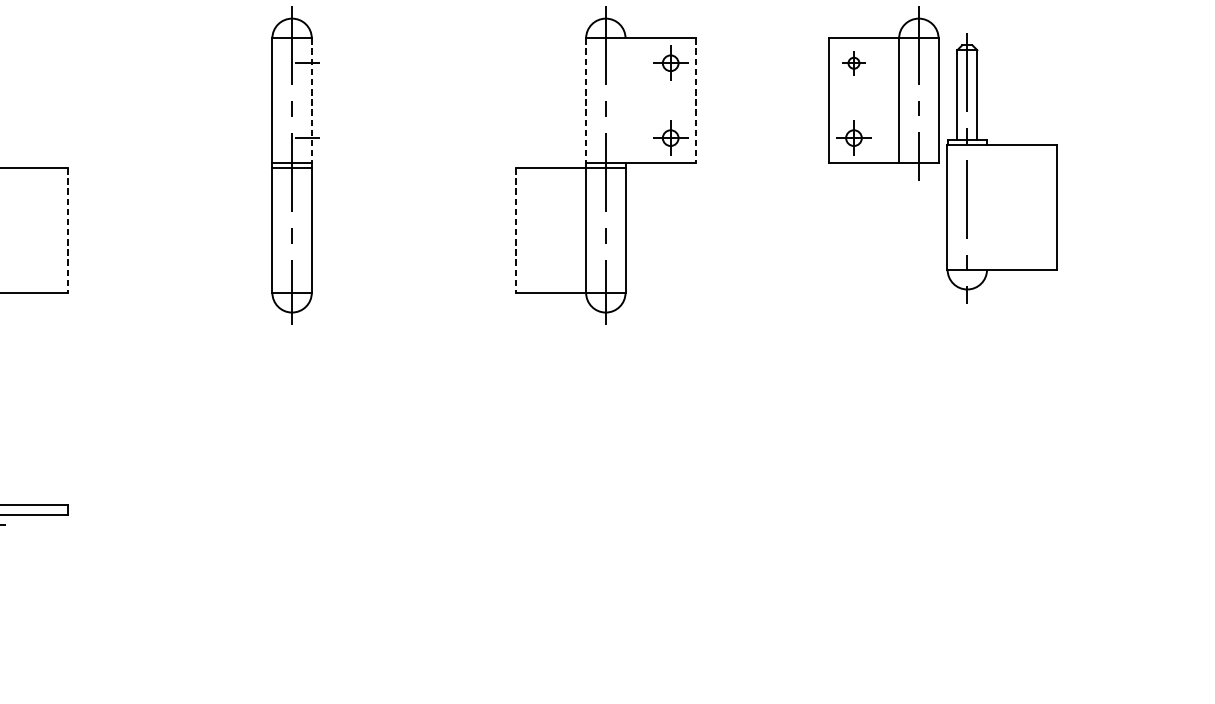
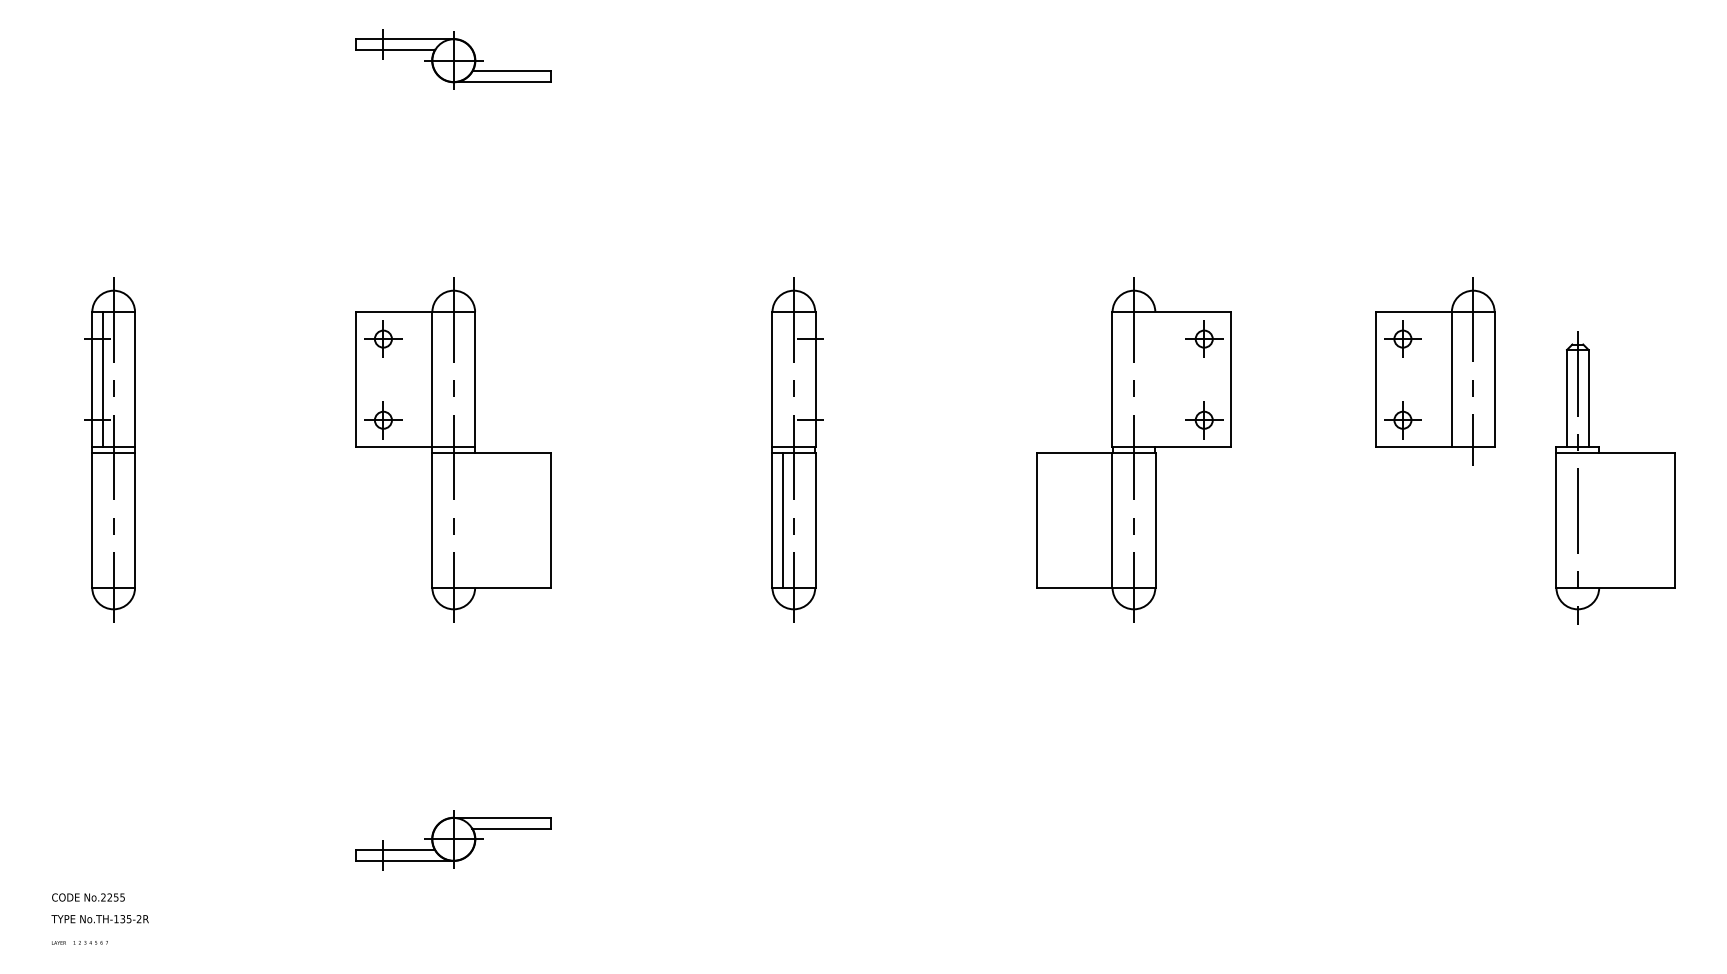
part: (853, 62) -> (1402, 338), size x1.43
line: (312, 100) -> (815, 379), dashed -> solid
line: (586, 100) -> (1112, 379), dashed -> solid
line: (695, 100) -> (1231, 379), dashed -> solid
part: (1002, 167) -> (1615, 477), moved
line: (282, 229) -> (783, 519), added
line: (68, 230) -> (551, 520), dashed -> solid
line: (515, 230) -> (1036, 520), dashed -> solid

